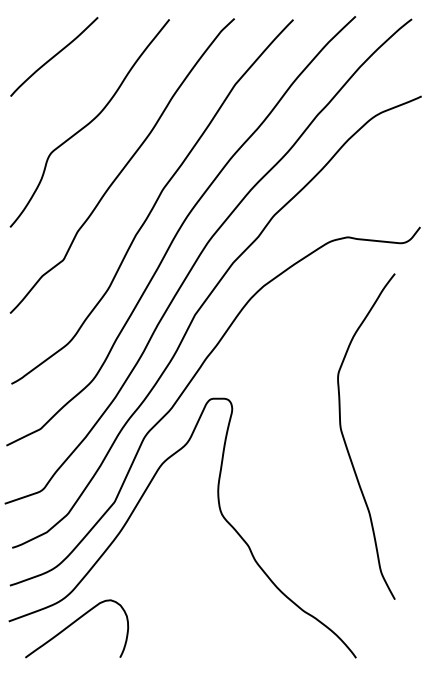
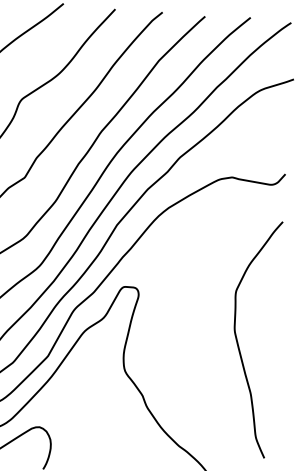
curve: (346, 443) -> (238, 342), moved

